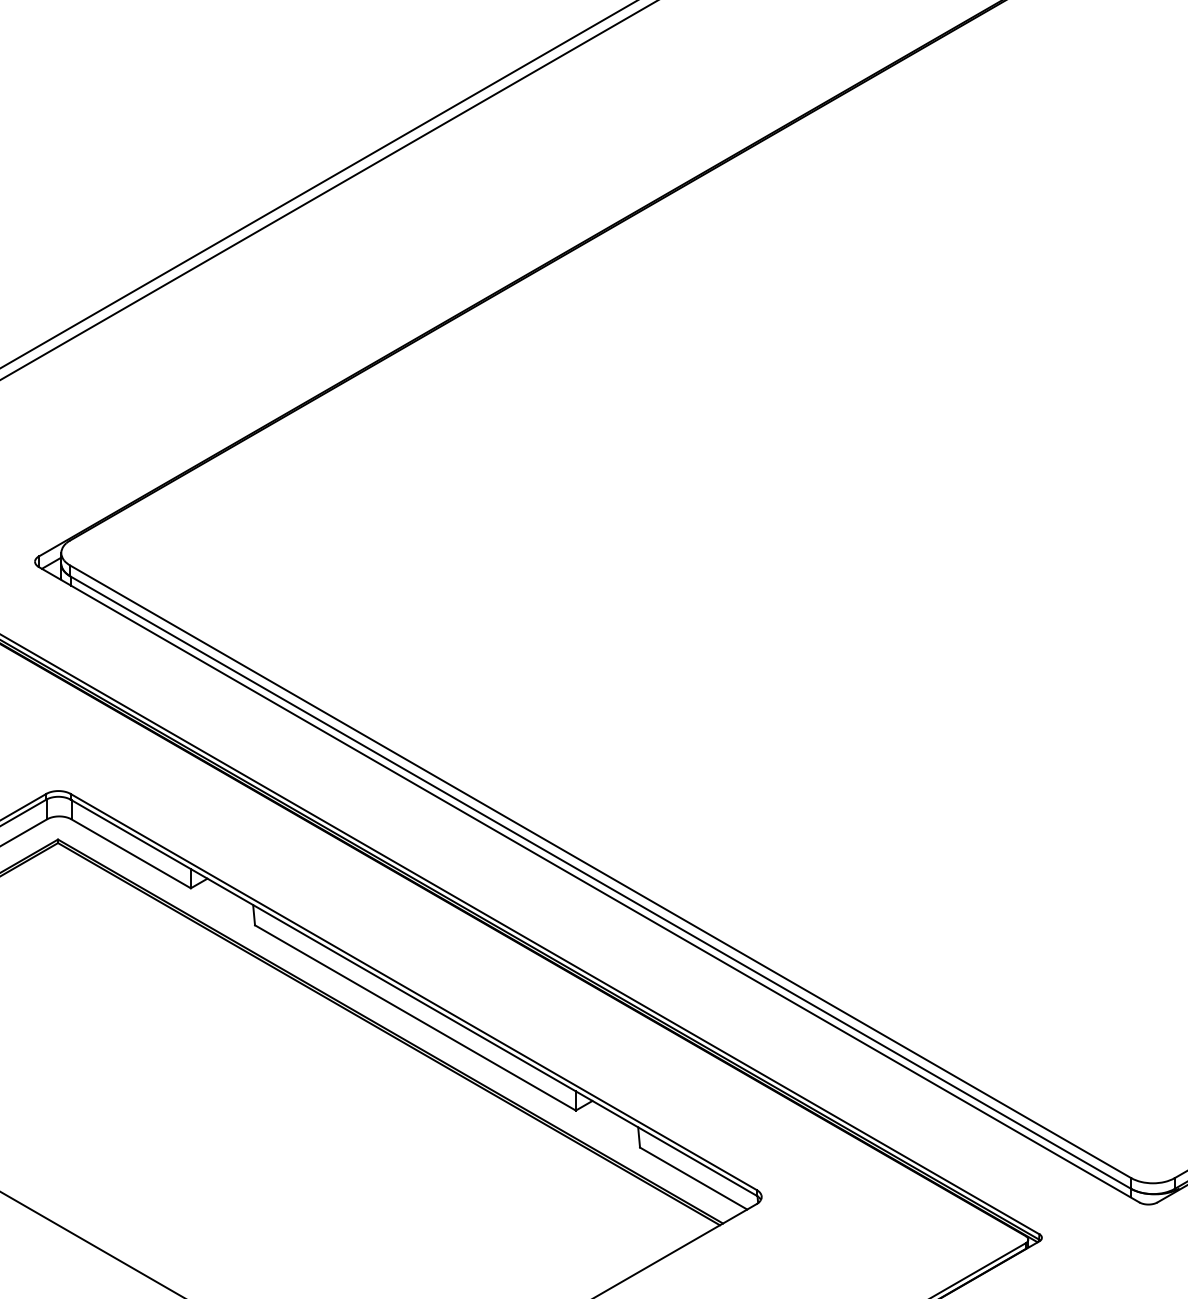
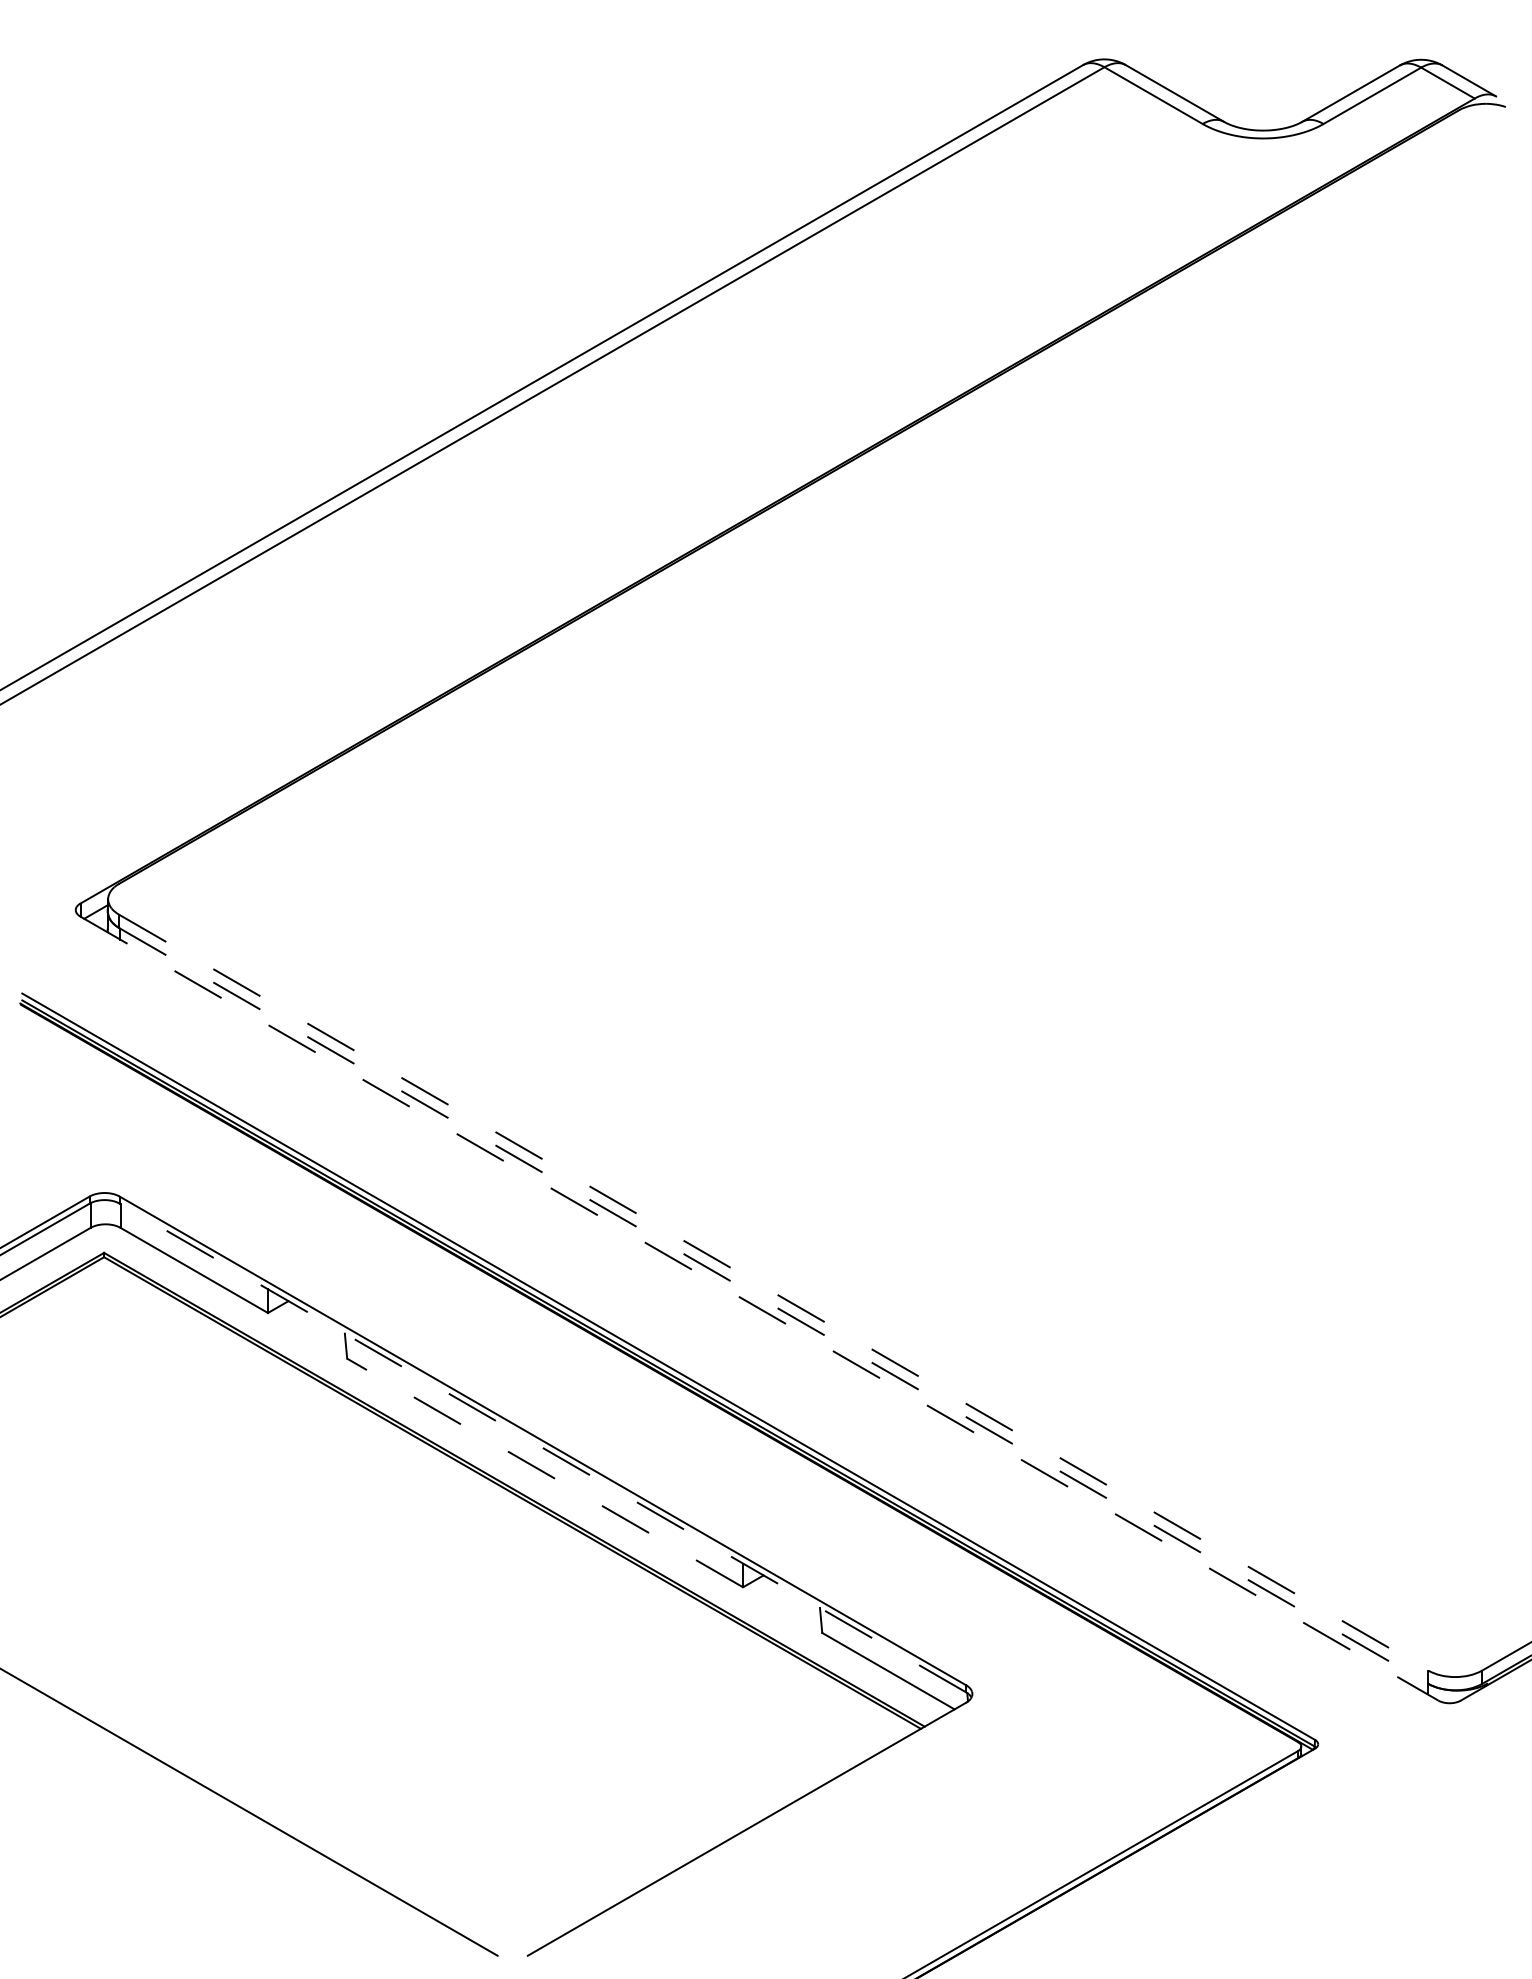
line: (600, 871) -> (773, 1292), solid -> dashed
line: (600, 883) -> (773, 1306), solid -> dashed
line: (589, 884) -> (759, 1308), solid -> dashed
line: (413, 998) -> (542, 1448), solid -> dashed
line: (415, 1017) -> (545, 1472), solid -> dashed

